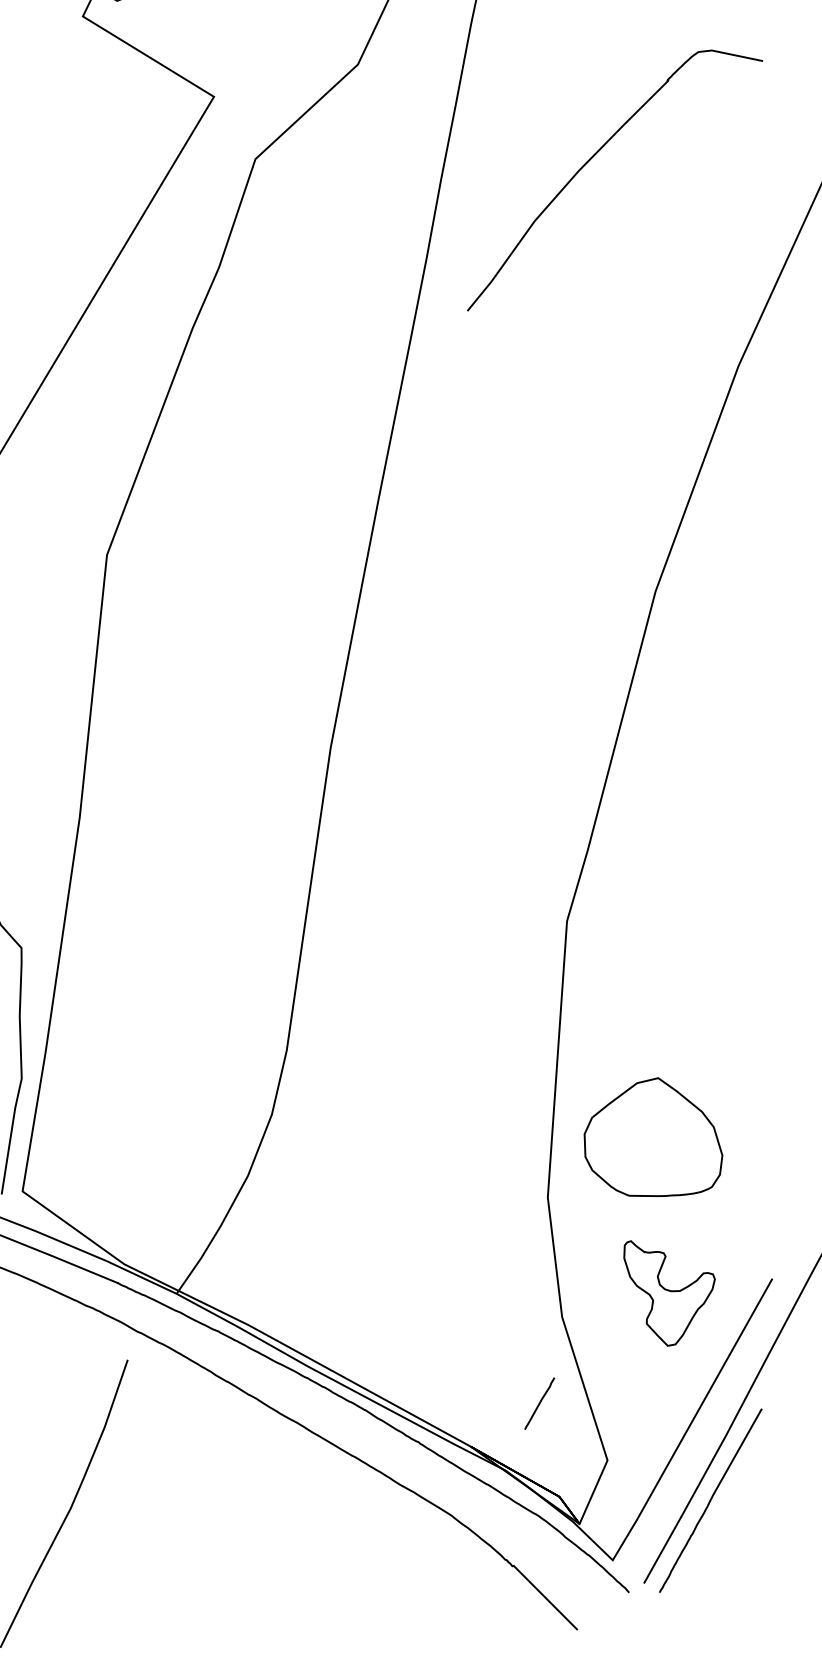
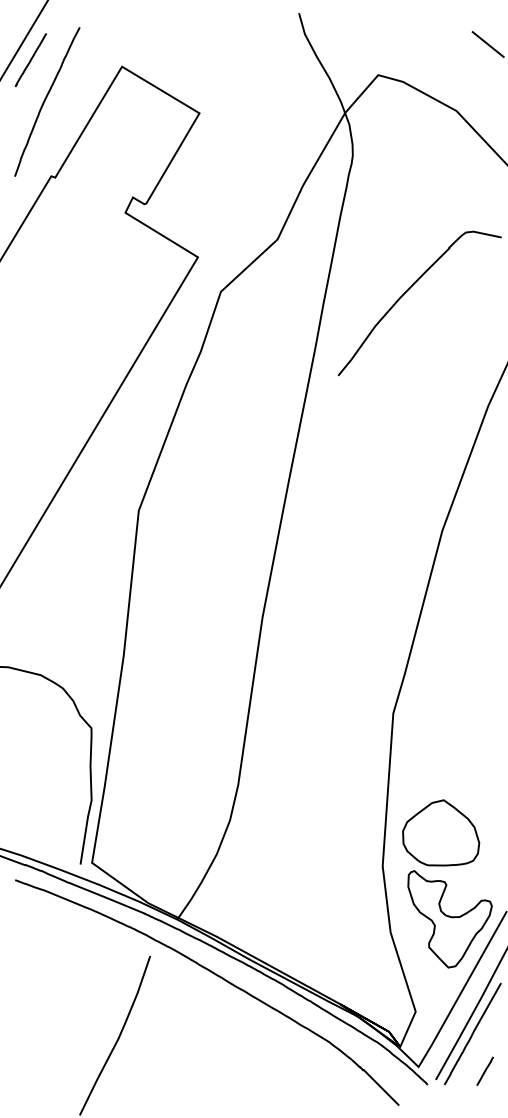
part: (668, 1293) -> (449, 919), size x1.67
line: (538, 1402) -> (484, 1070), moved

